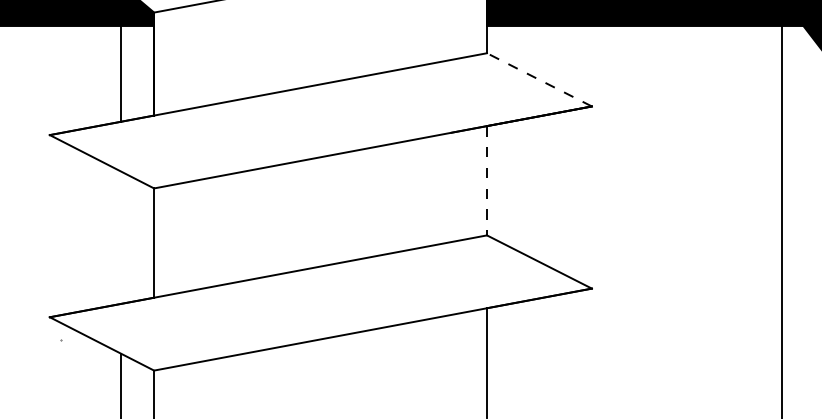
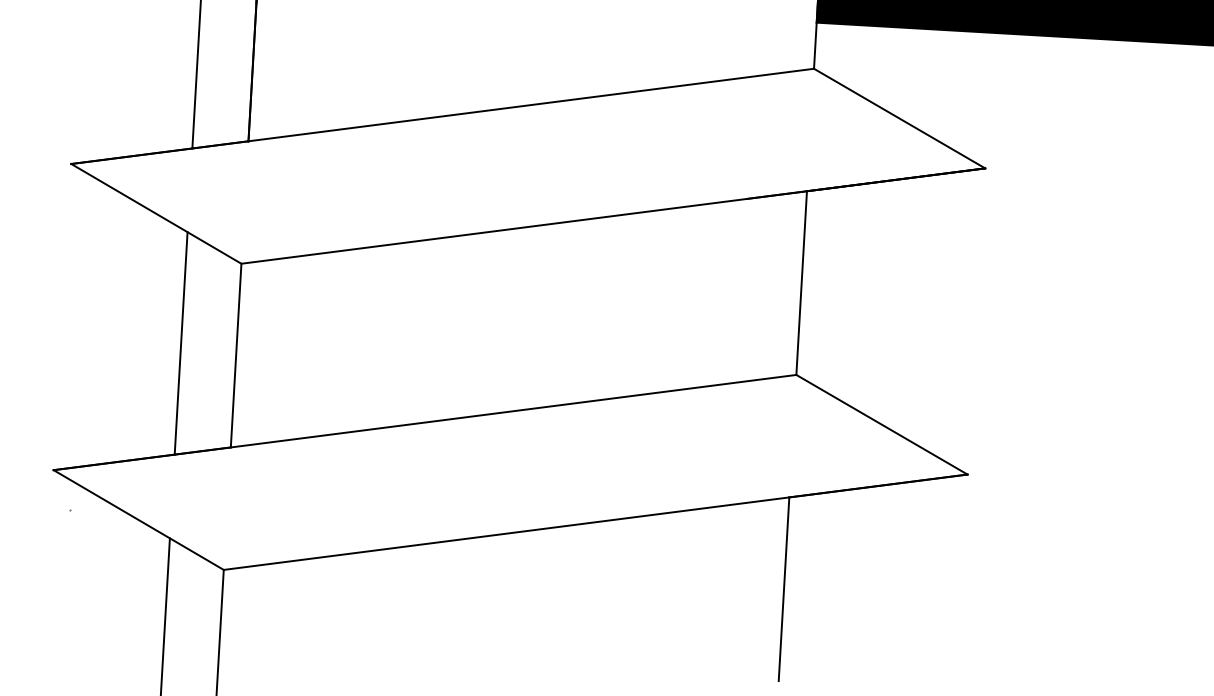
line: (539, 79) -> (899, 117), dashed -> solid
line: (487, 180) -> (802, 282), dashed -> solid
line: (121, 237) -> (181, 343), added

